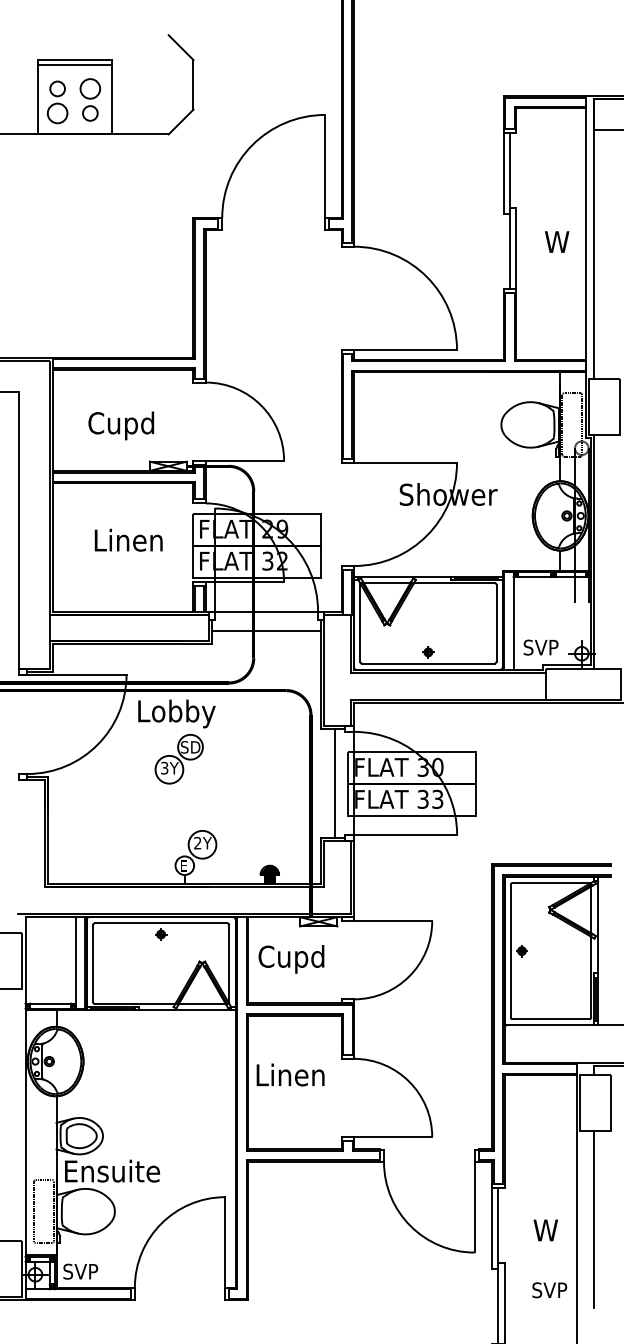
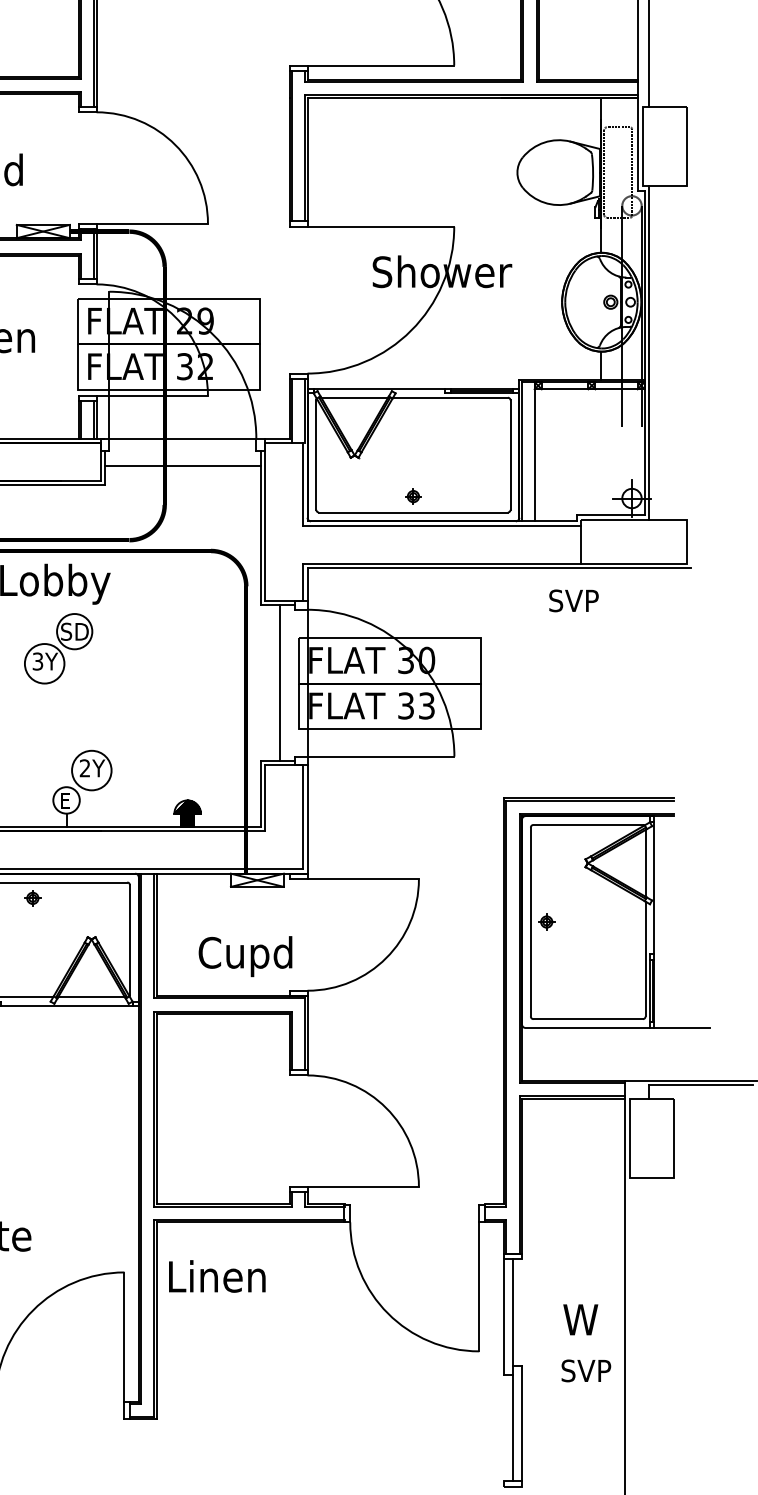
text: (540, 647) -> (573, 600), moved
text: (291, 959) -> (245, 956), moved
text: (290, 1074) -> (217, 1275), moved
line: (593, 1218) -> (648, 1302), removed
text: (549, 1290) -> (585, 1371), moved

